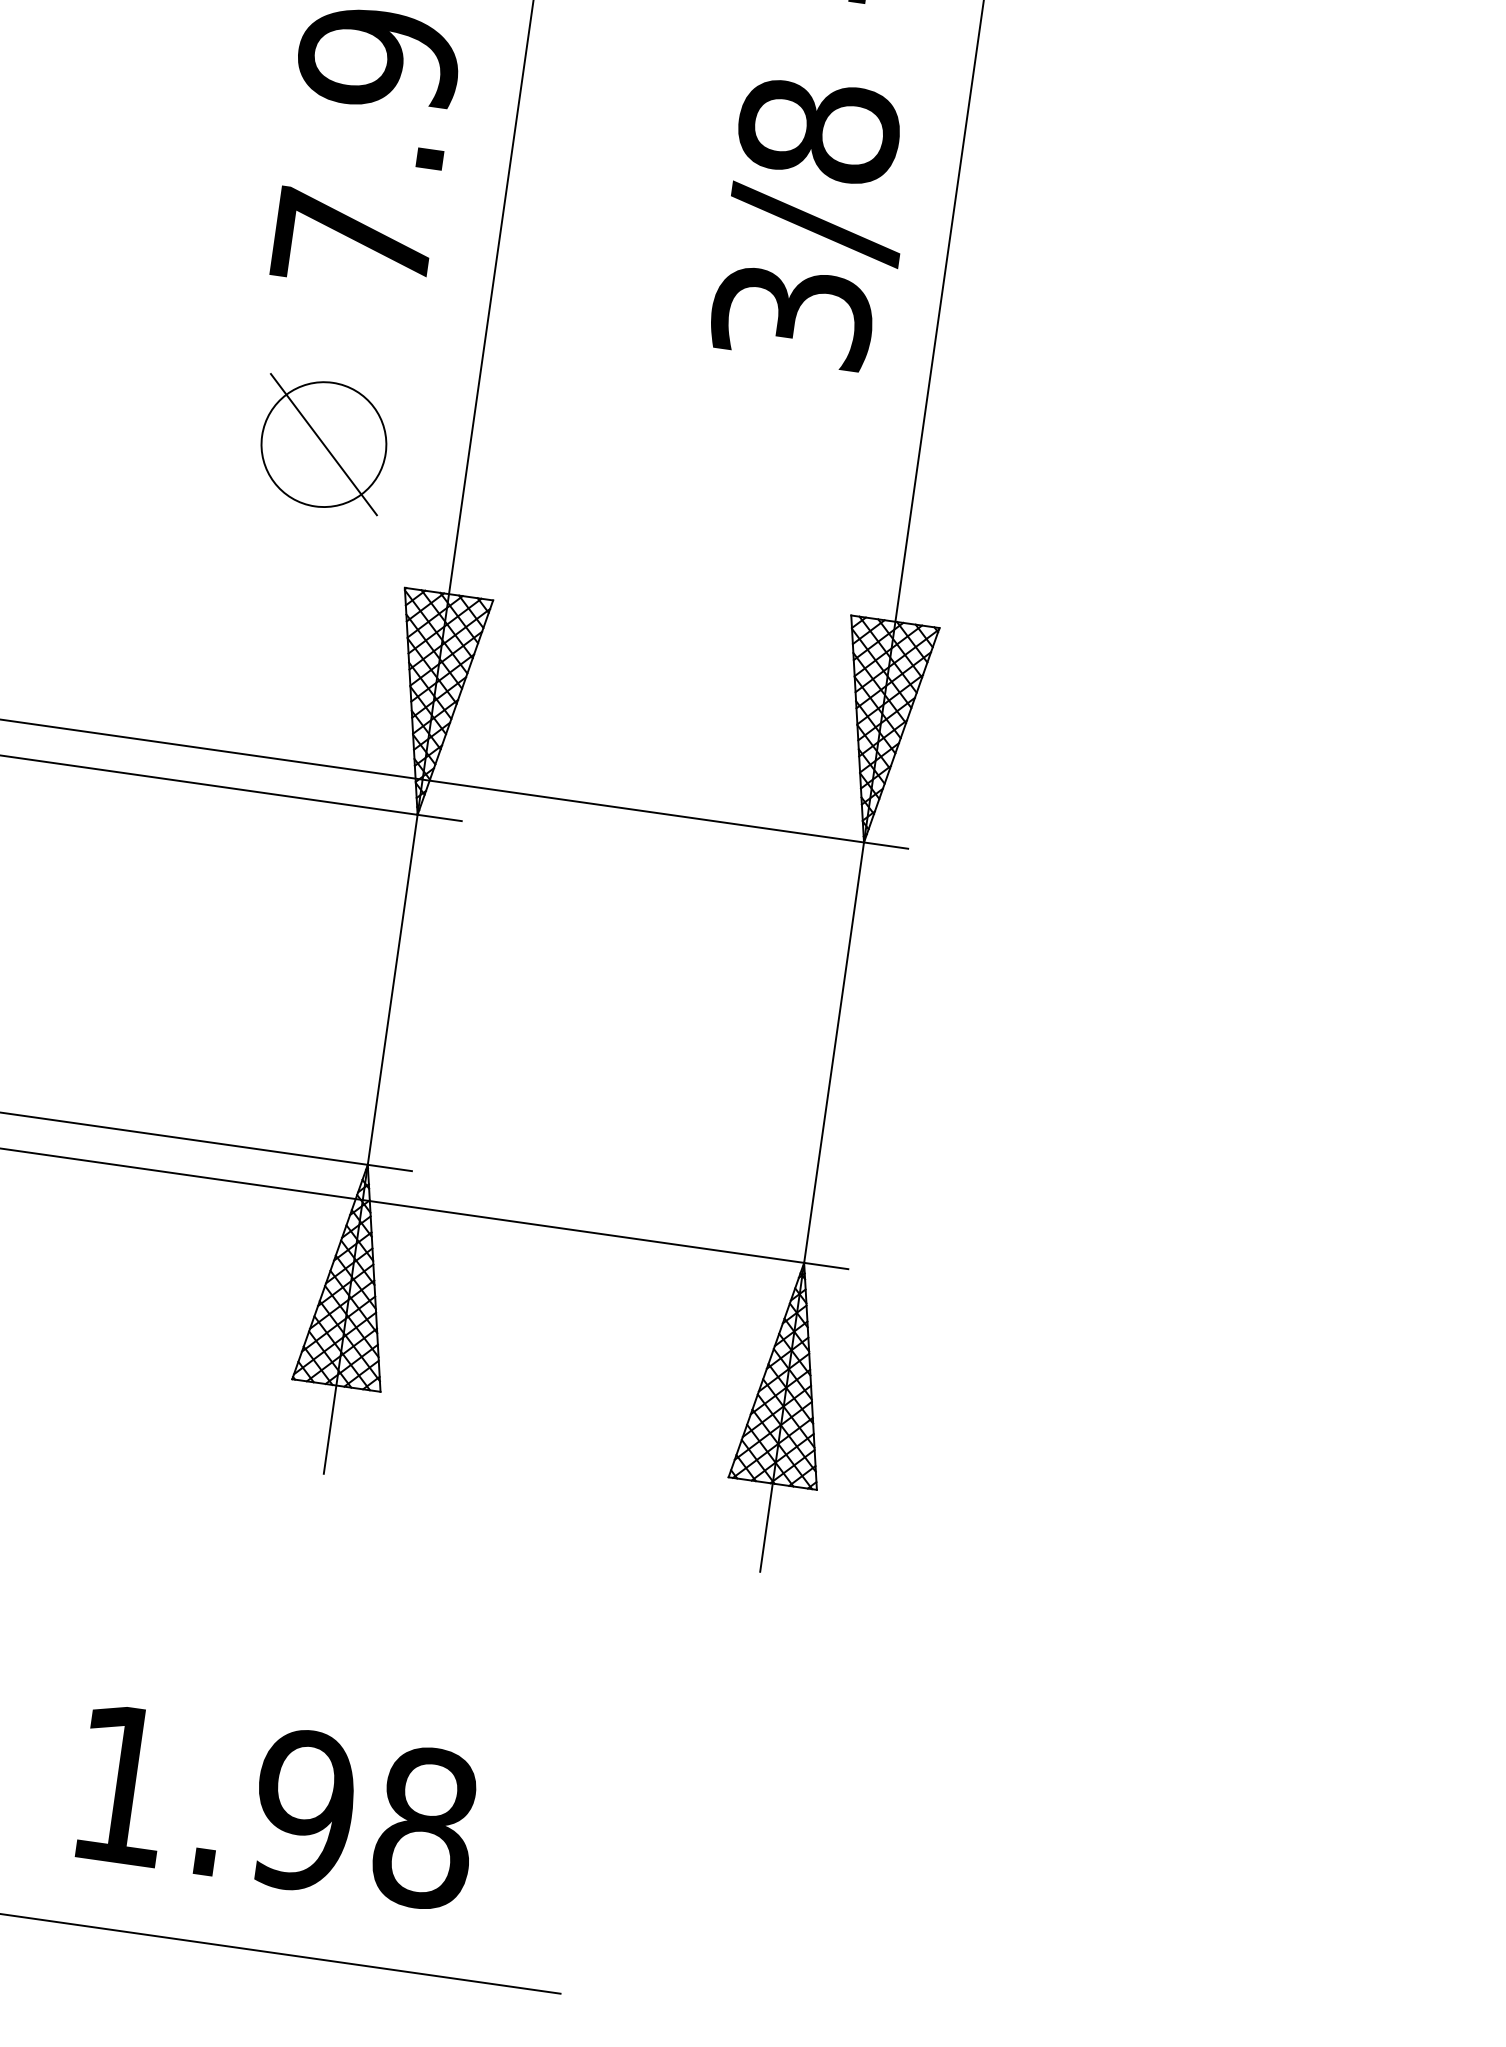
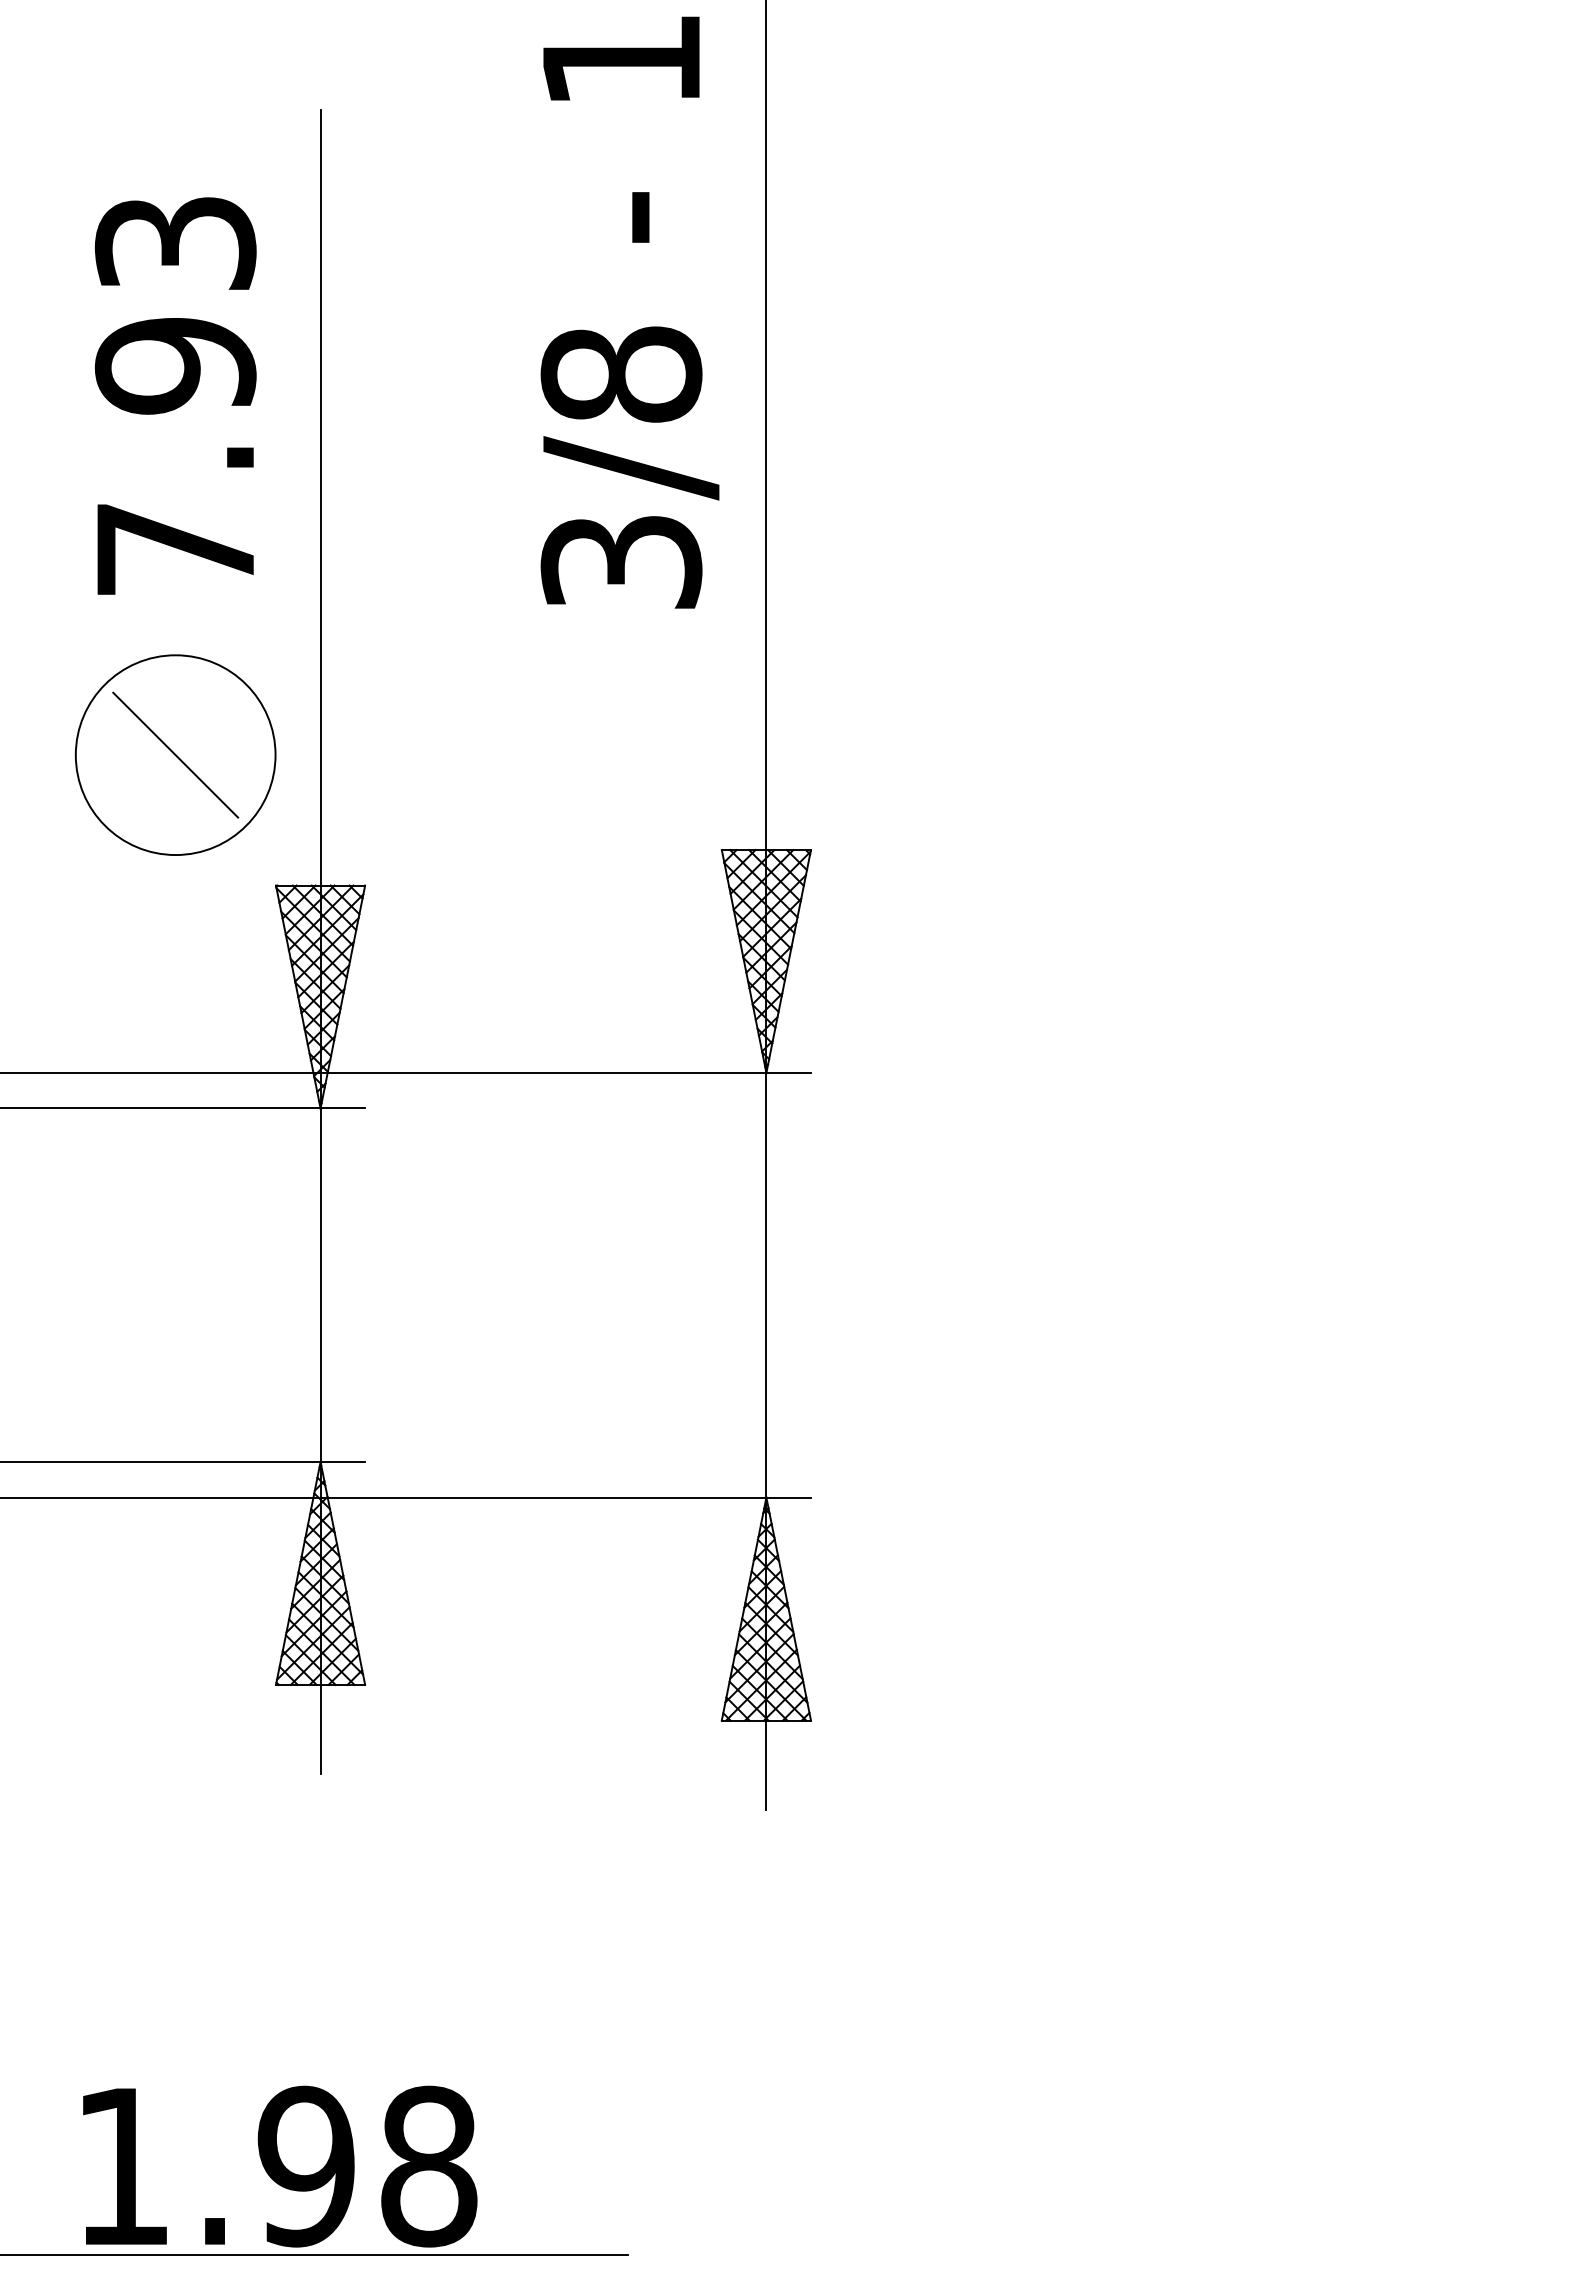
circle: (323, 443) -> (175, 754), size x1.6
text: (278, 1807) -> (280, 2166), moved

